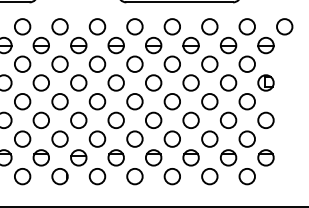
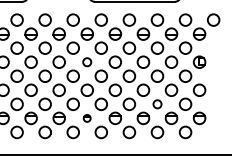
circle: (115, 82) -> (86, 61), size x0.7
circle: (209, 138) -> (157, 103), size x0.7
part: (115, 157) -> (86, 118), size x0.6

